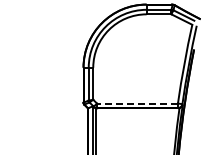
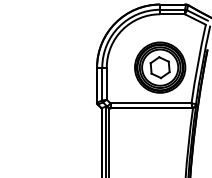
part: (146, 67) -> (160, 67), added
line: (136, 103) -> (150, 103), dashed -> solid

